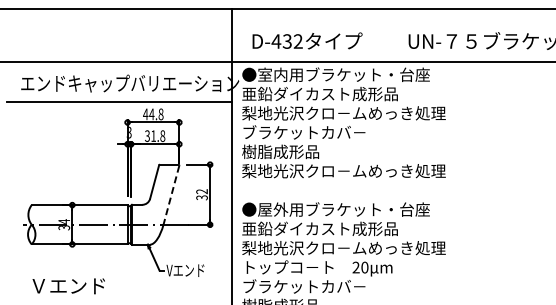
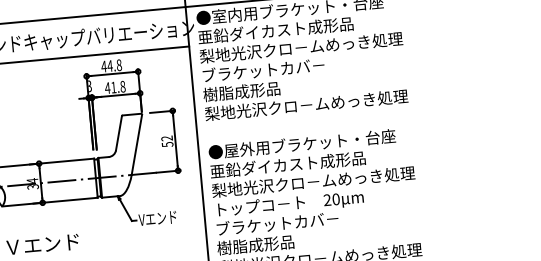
text: (147, 136) -> (107, 88), 31.8 -> 41.8
line: (171, 195) -> (137, 145), dashed -> solid
text: (201, 197) -> (167, 144), 32 -> 52

